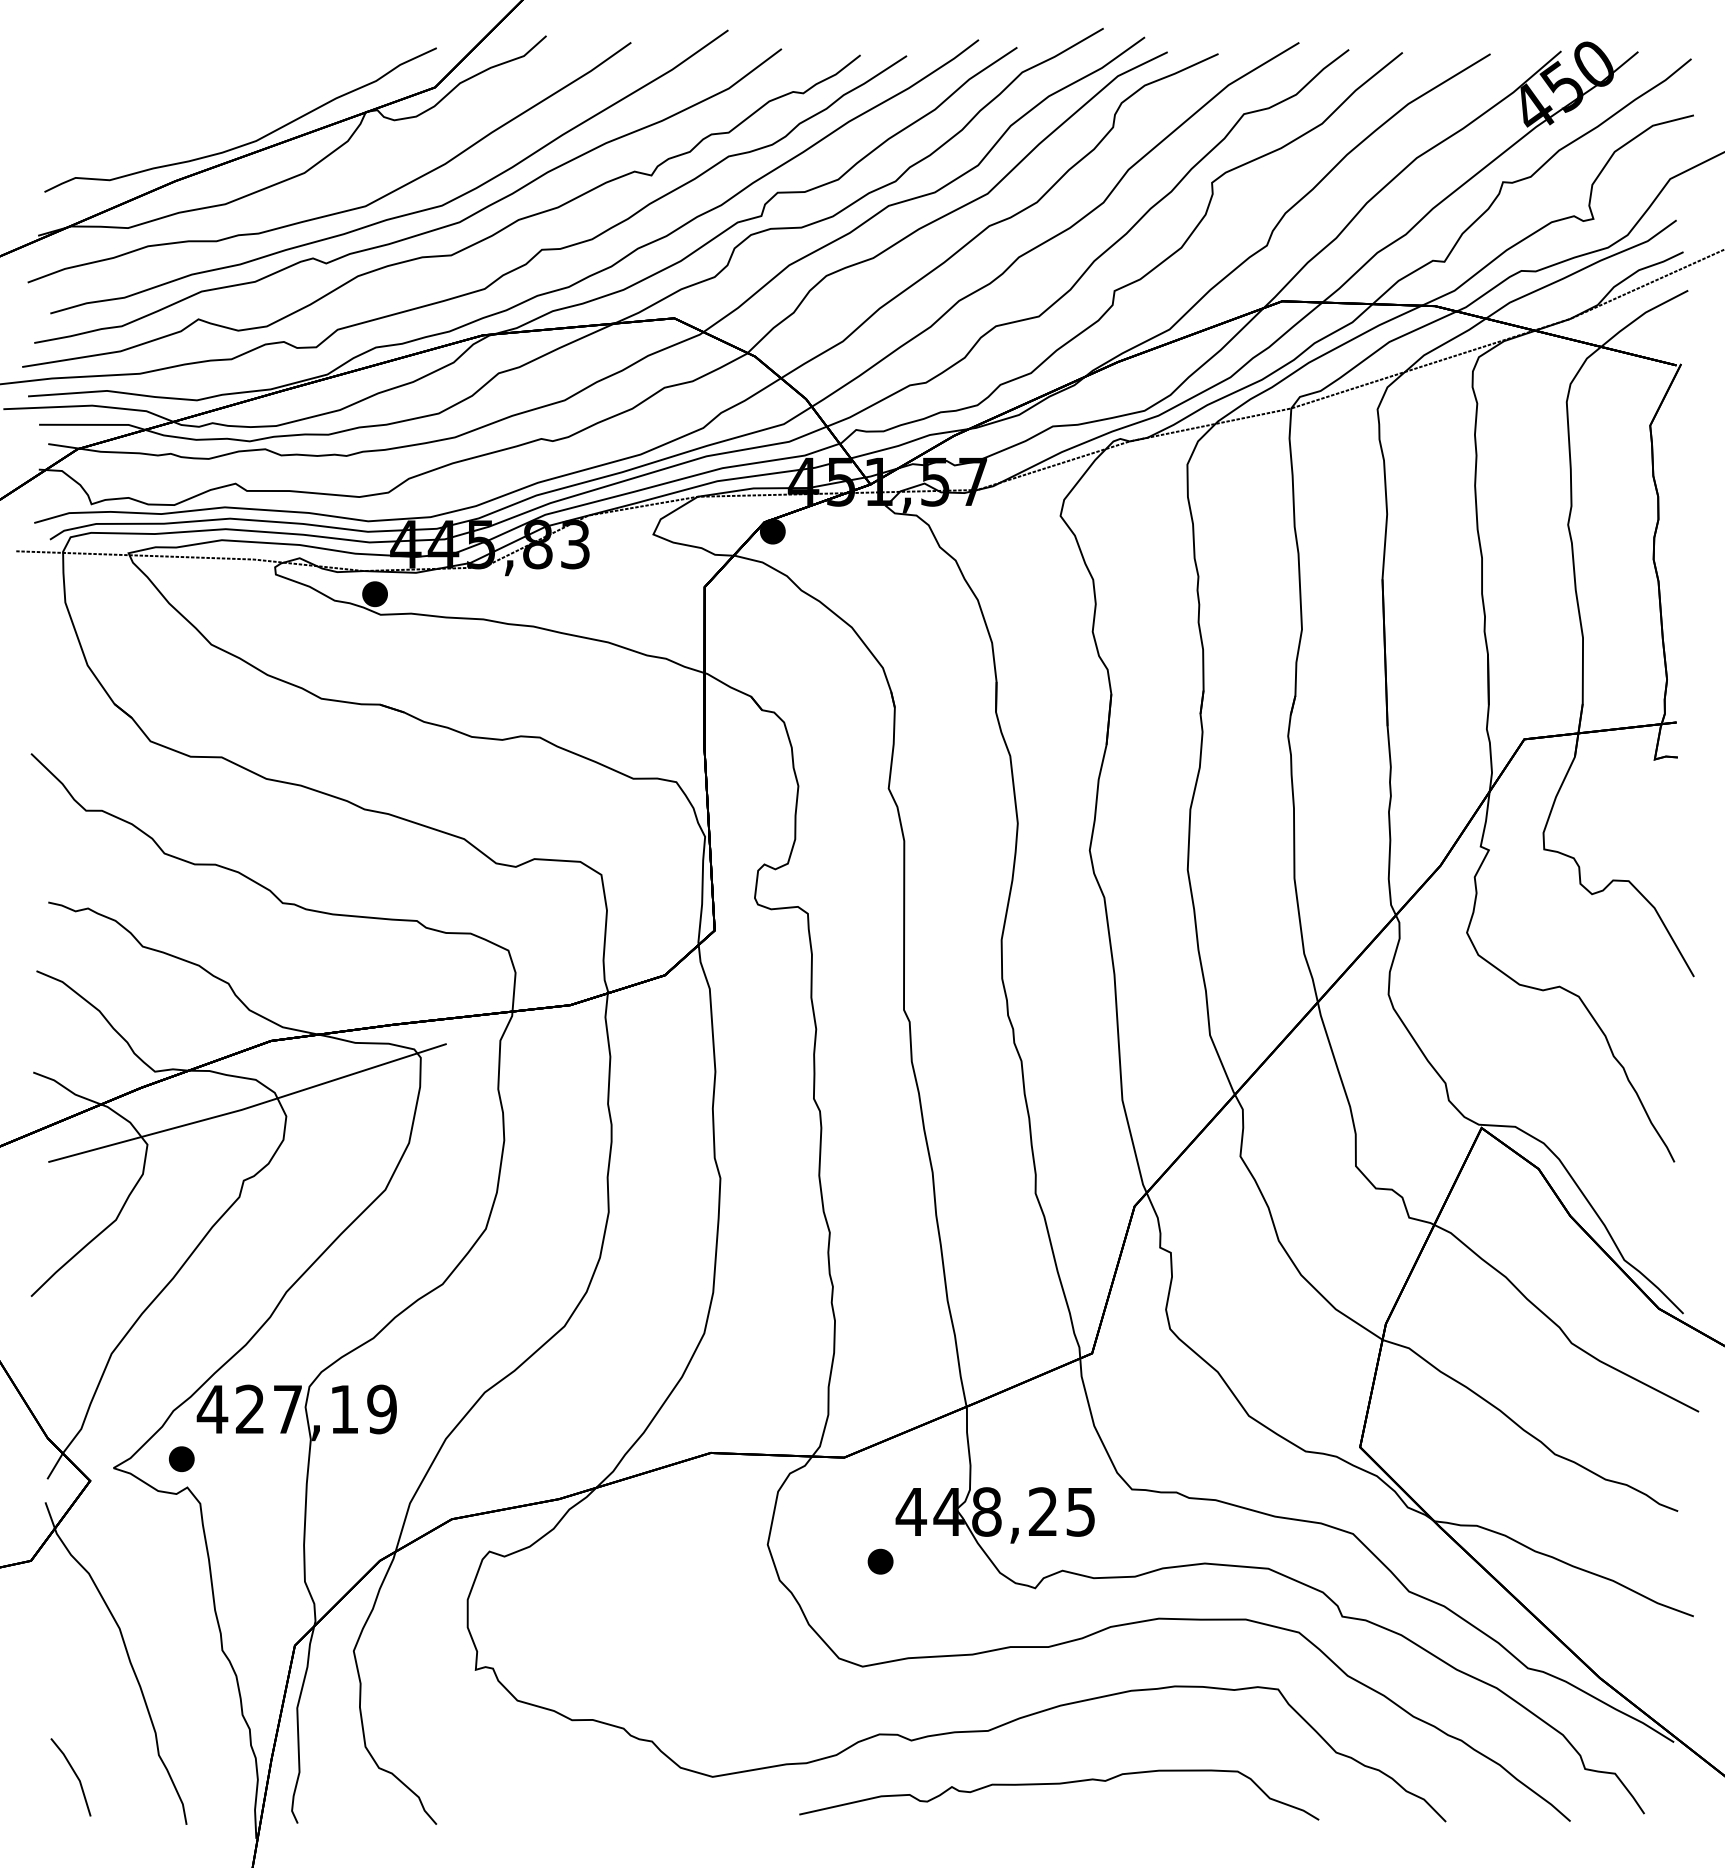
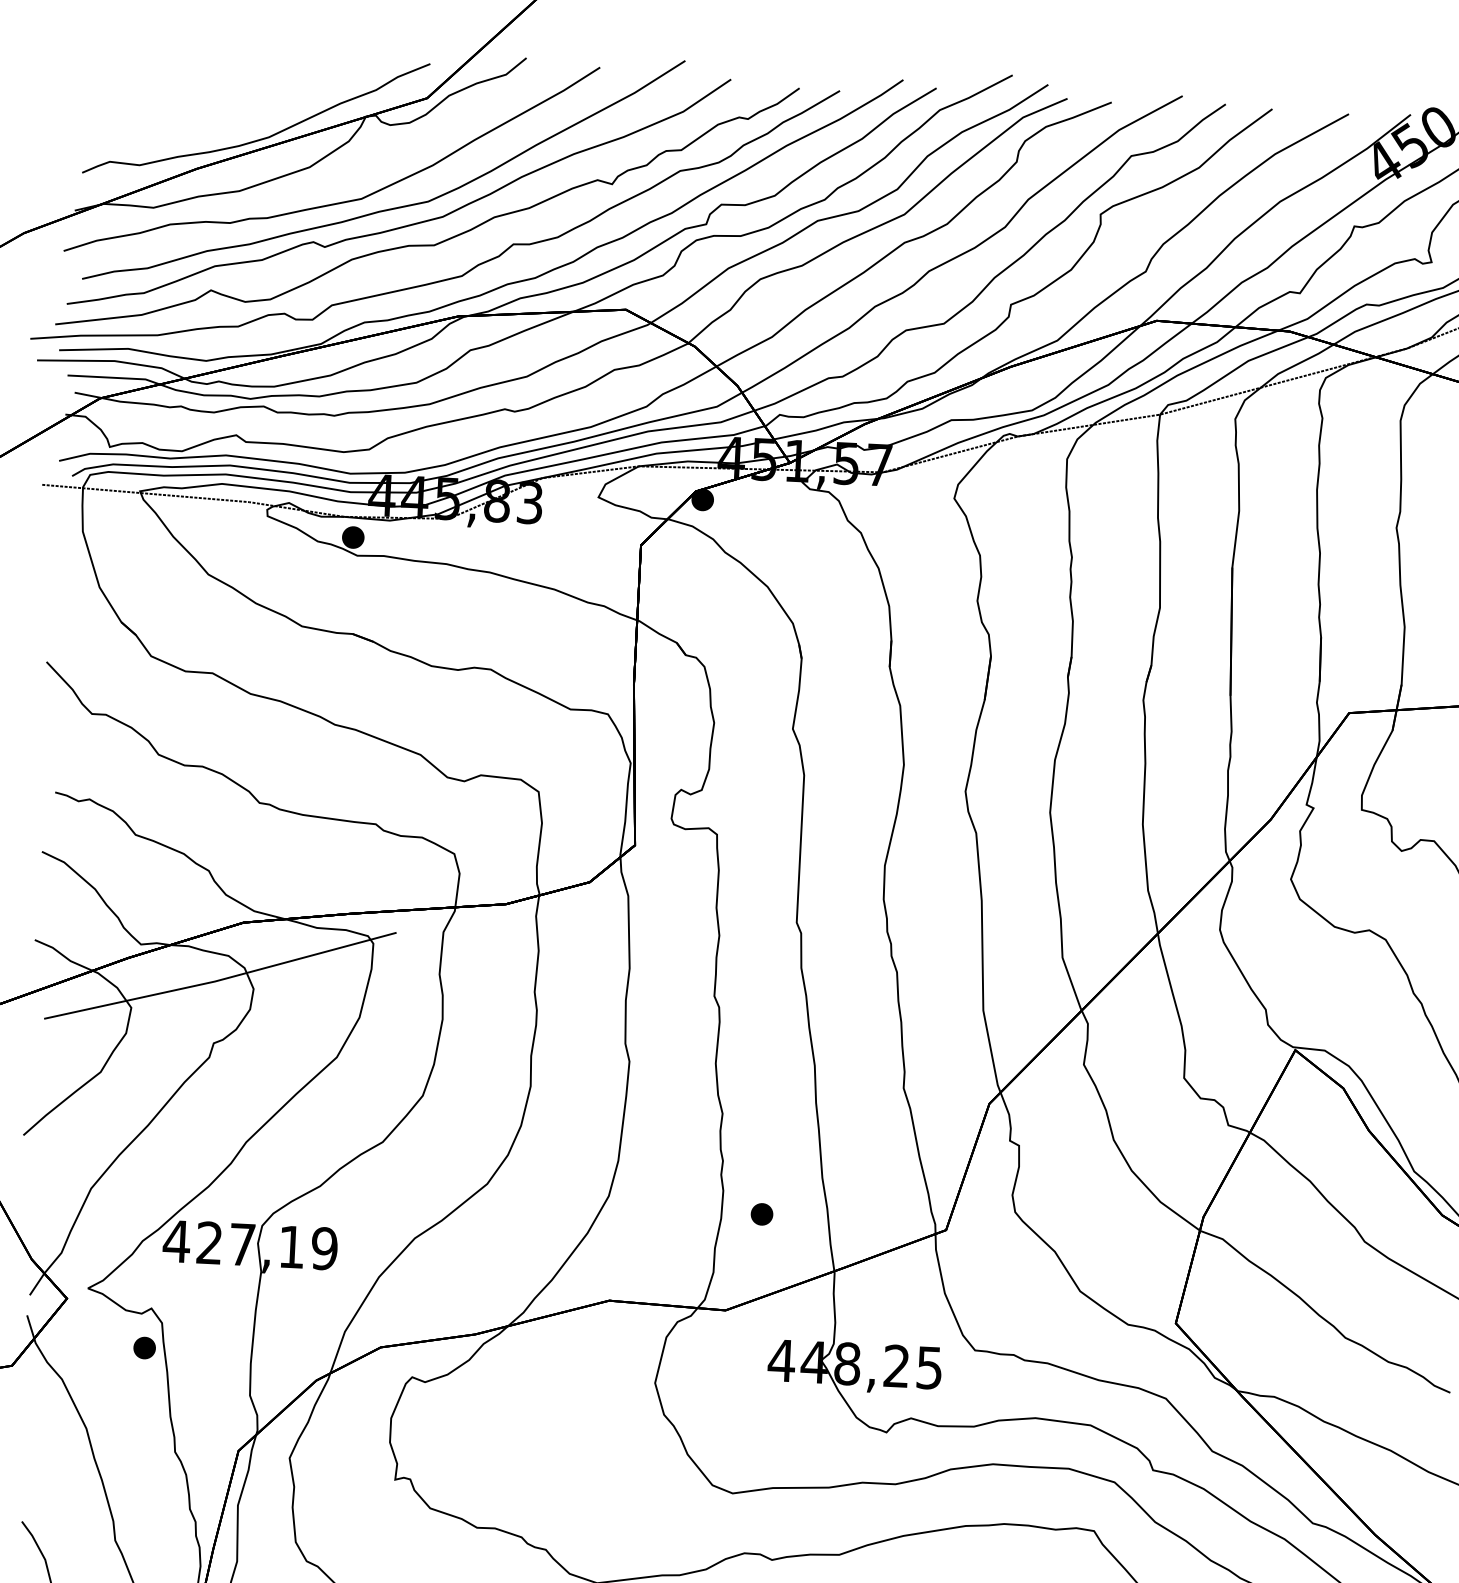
part: (181, 1459) -> (144, 1348), moved
part: (880, 1561) -> (761, 1214), moved

